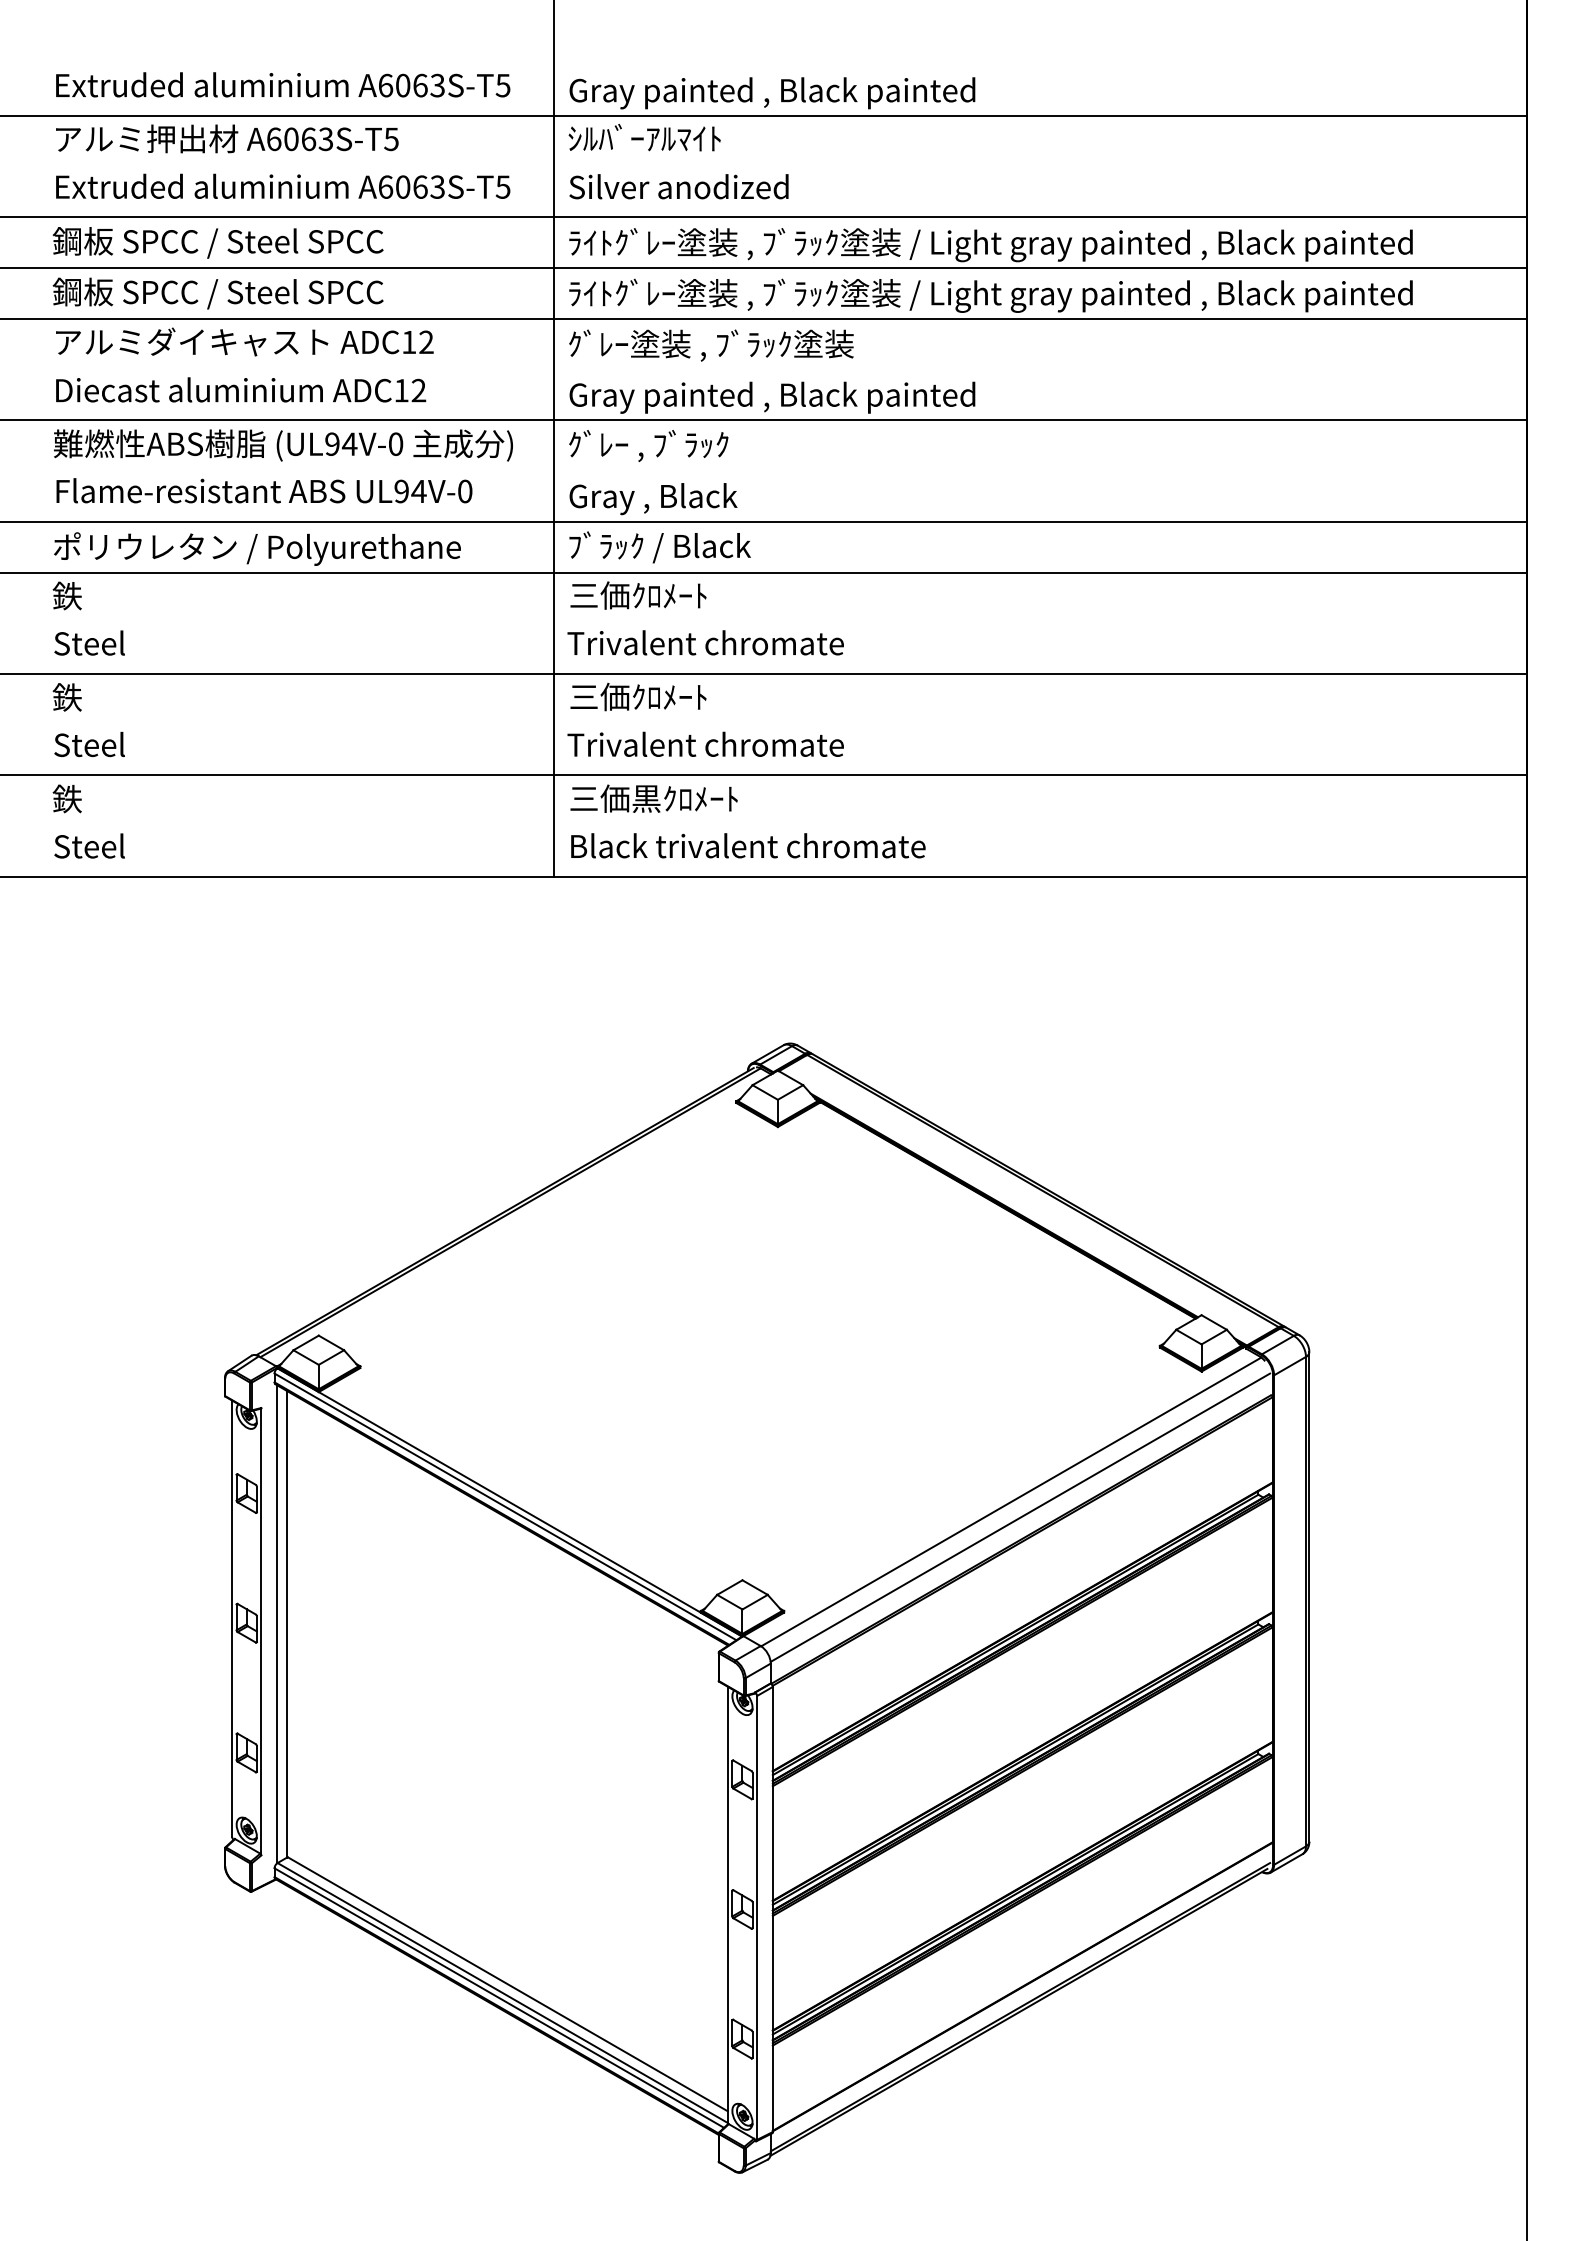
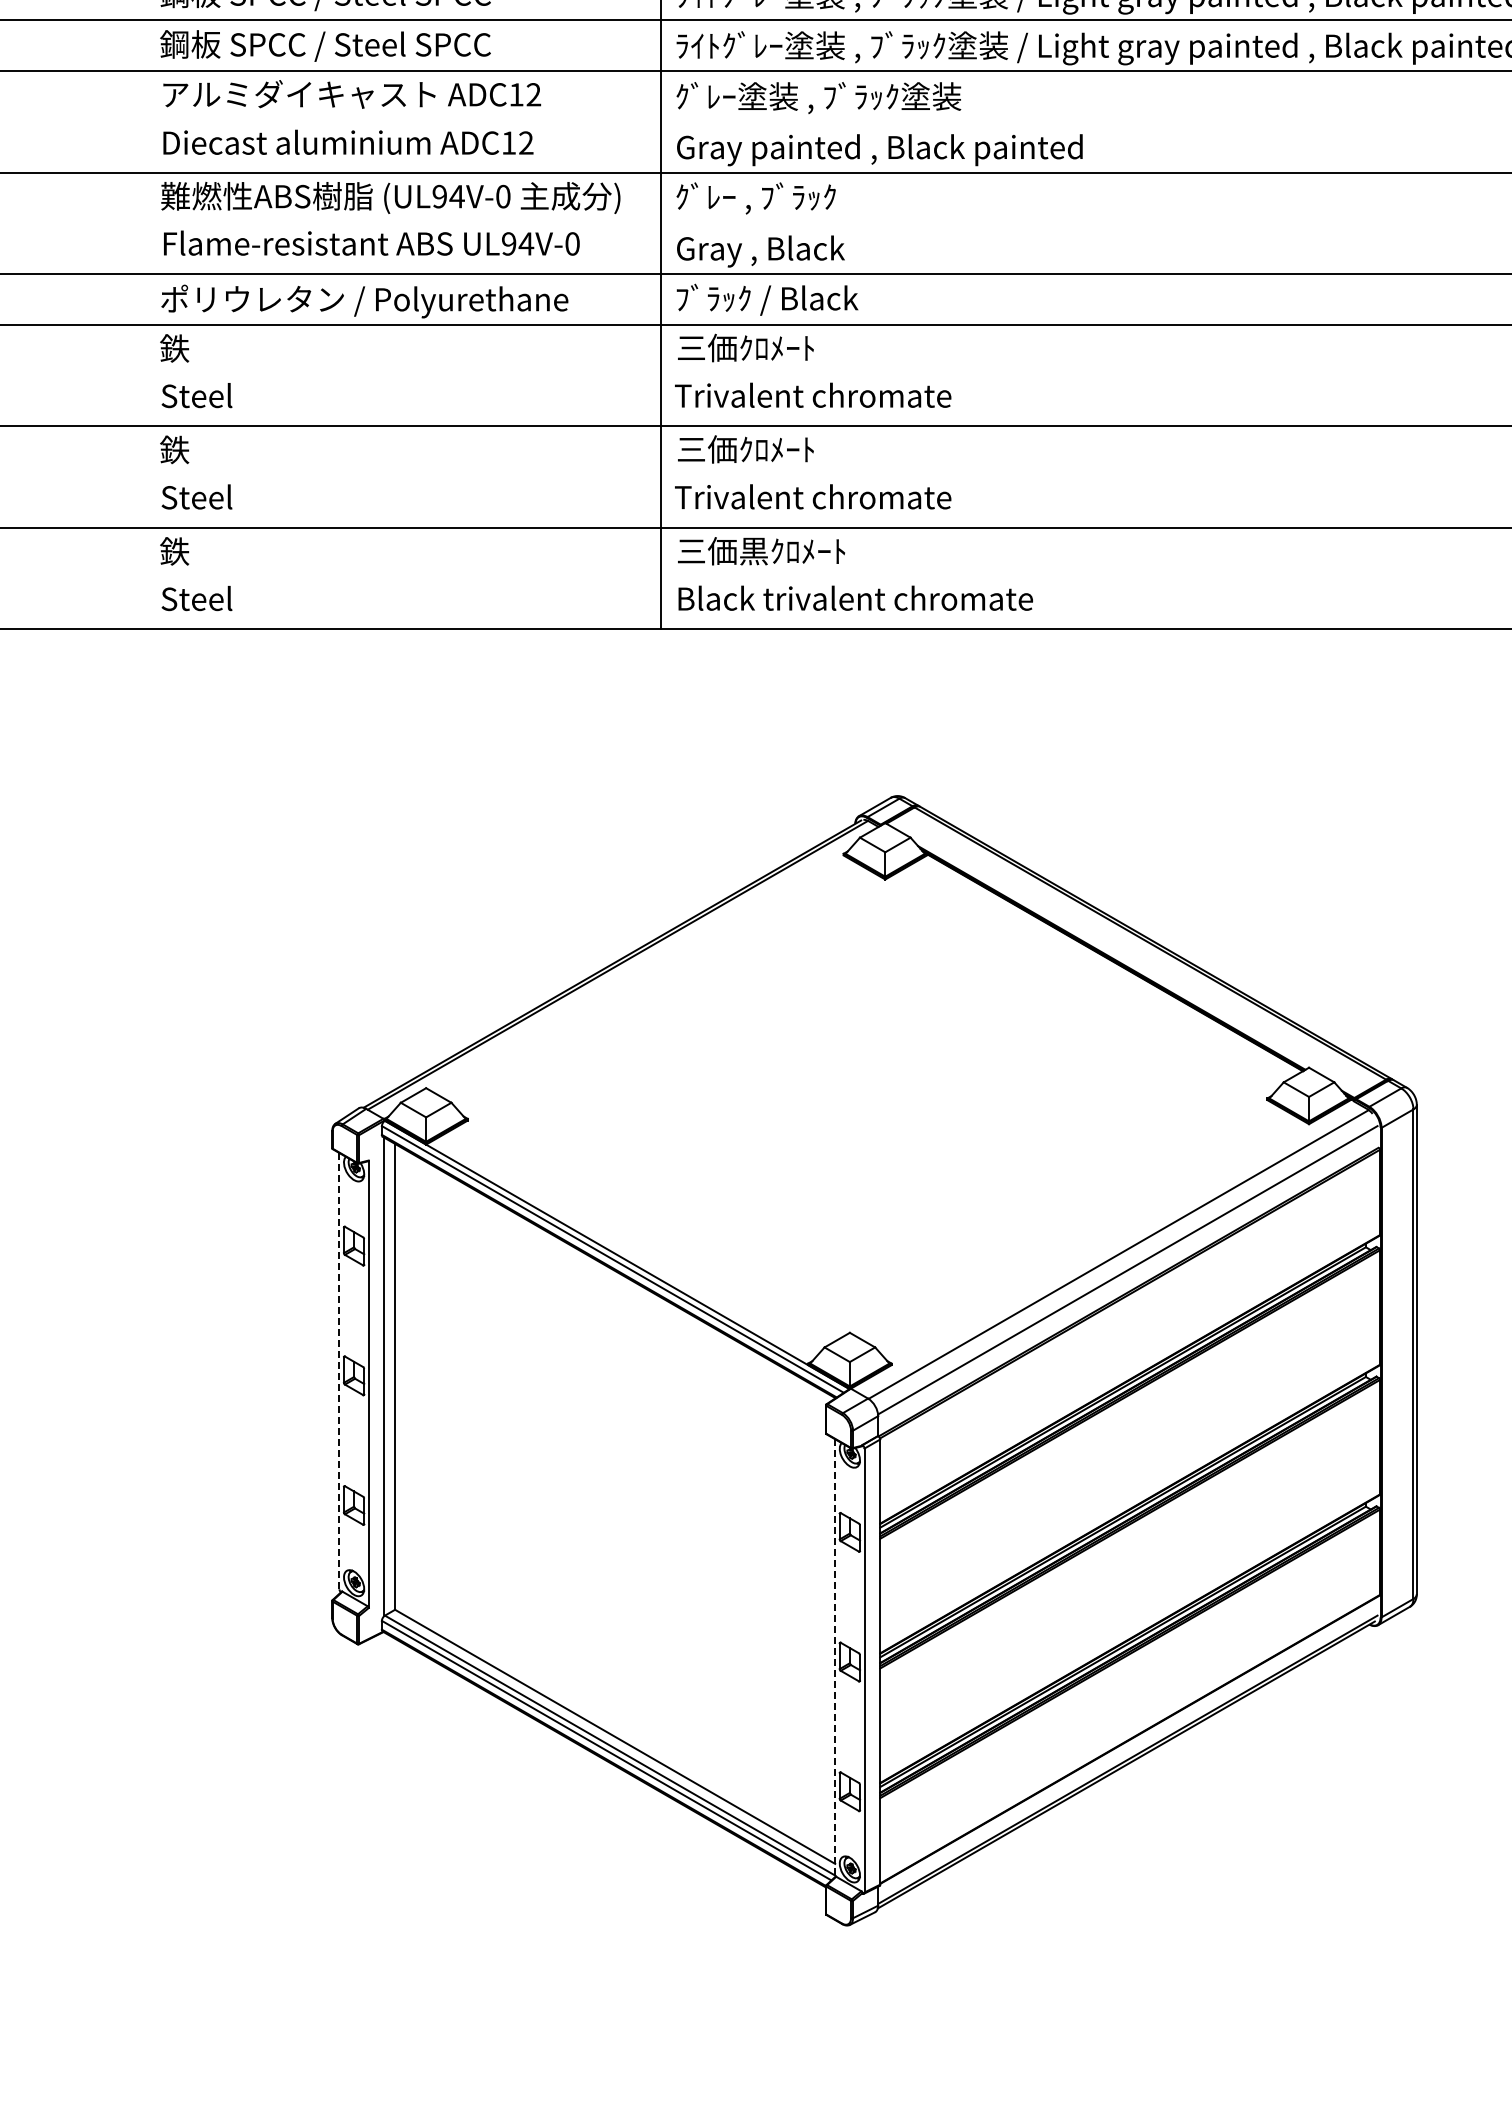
line: (232, 1618) -> (339, 1371), solid -> dashed
line: (727, 1905) -> (834, 1658), solid -> dashed

